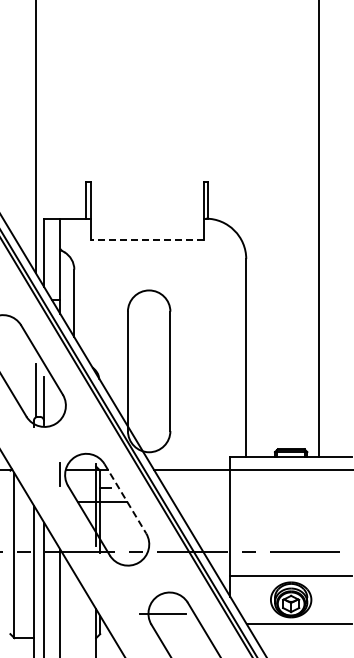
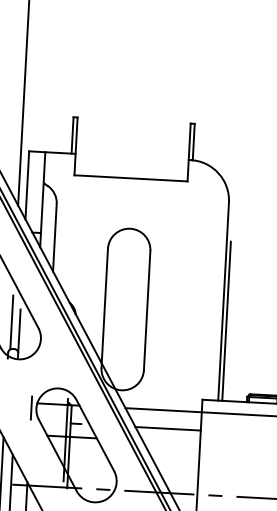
line: (147, 240) -> (131, 178), dashed -> solid
line: (250, 377) -> (226, 321), added
line: (197, 488) -> (167, 429), added
line: (125, 499) -> (95, 436), dashed -> solid

